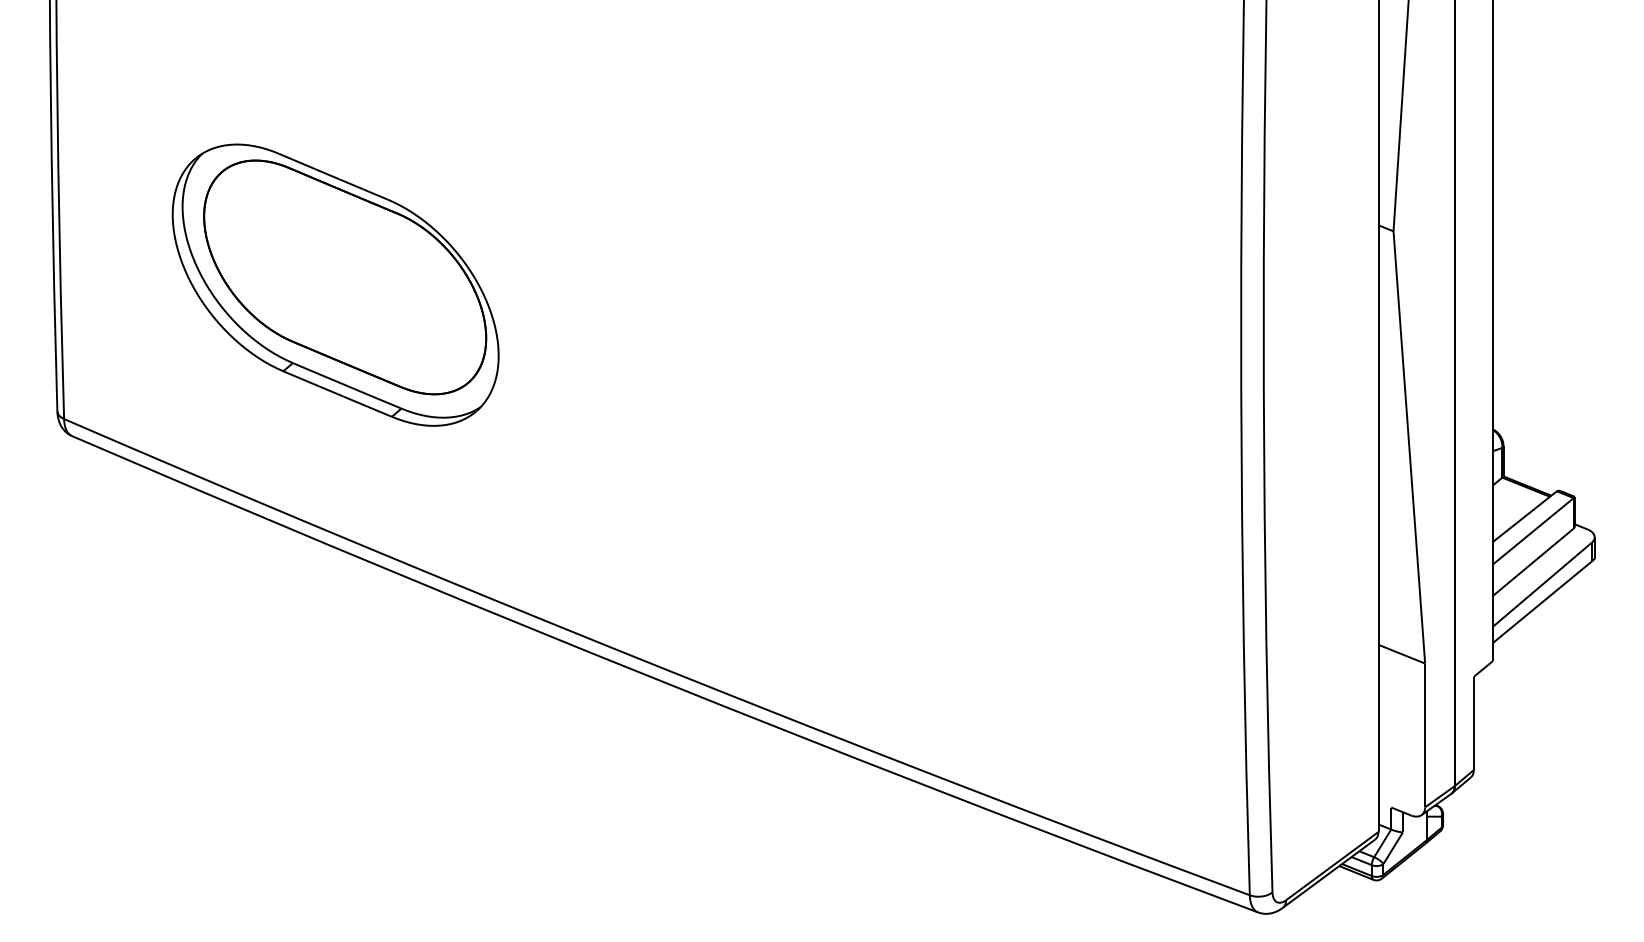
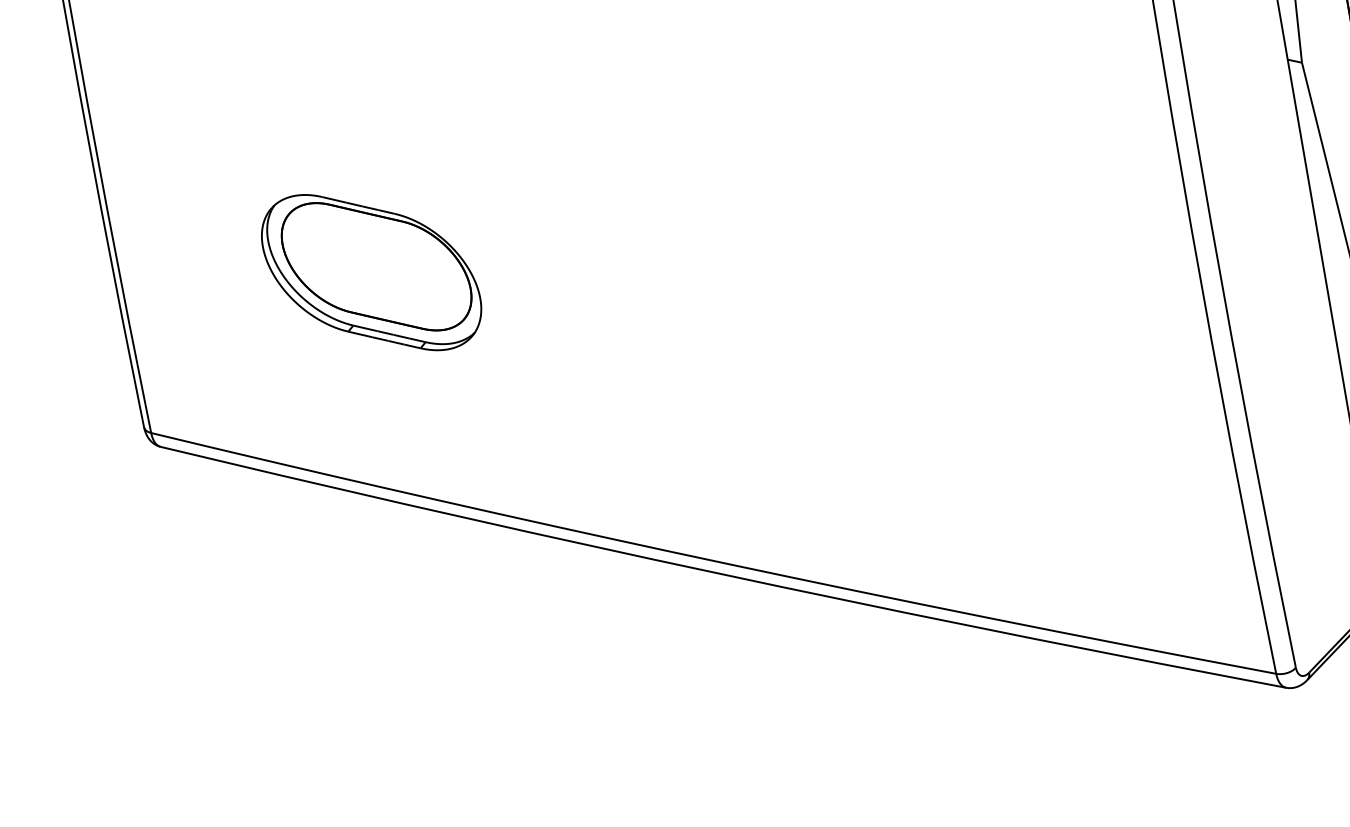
part: (335, 284) -> (371, 272), size x0.7

